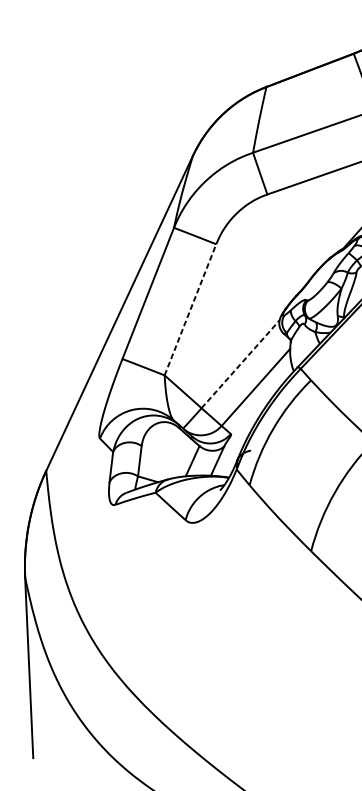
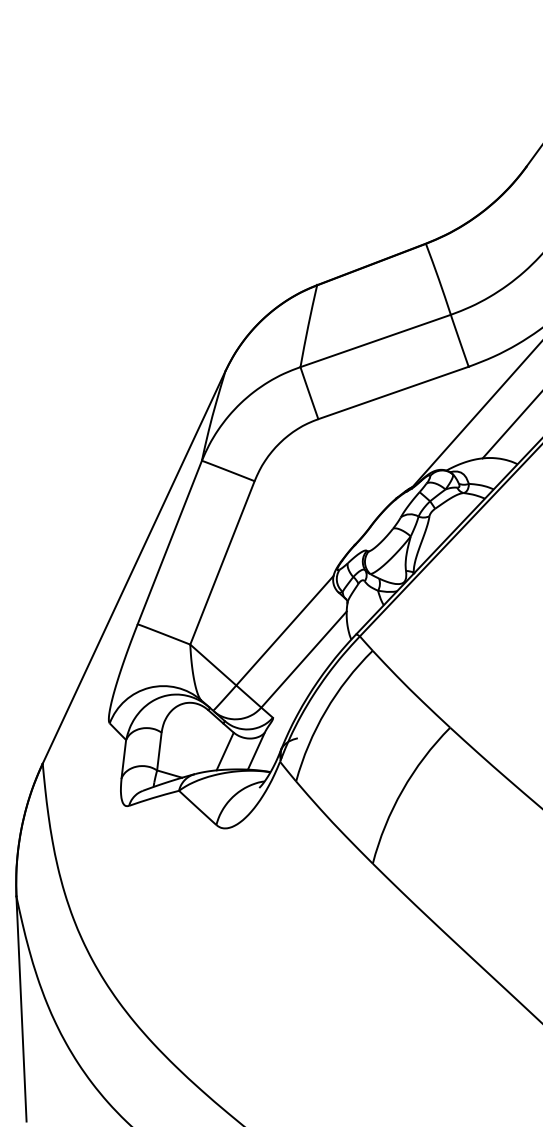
line: (190, 309) -> (222, 562), dashed -> solid
line: (241, 364) -> (285, 630), dashed -> solid

